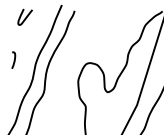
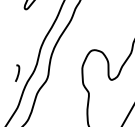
curve: (14, 59) -> (18, 72), moved

